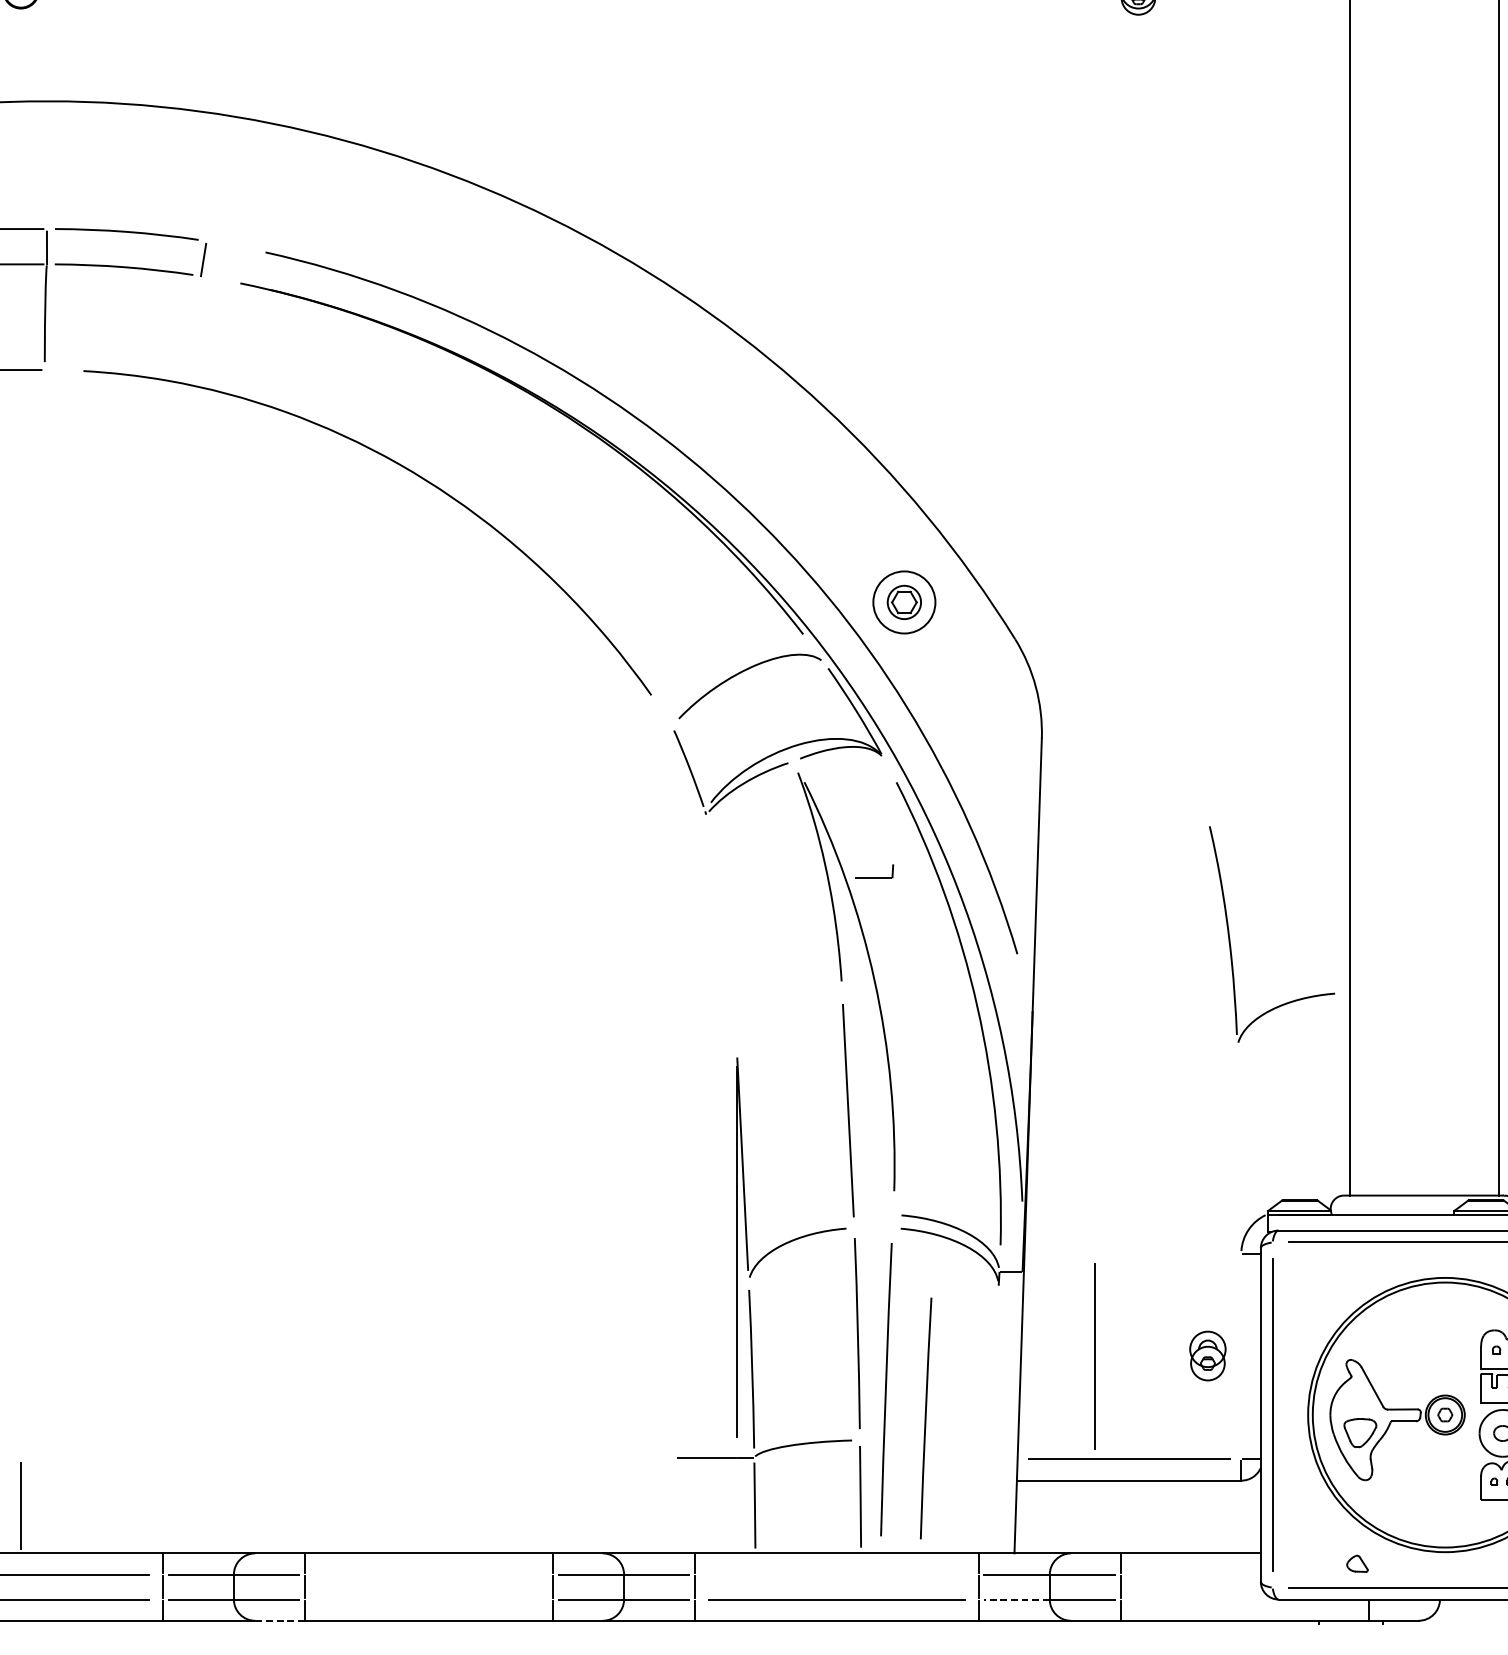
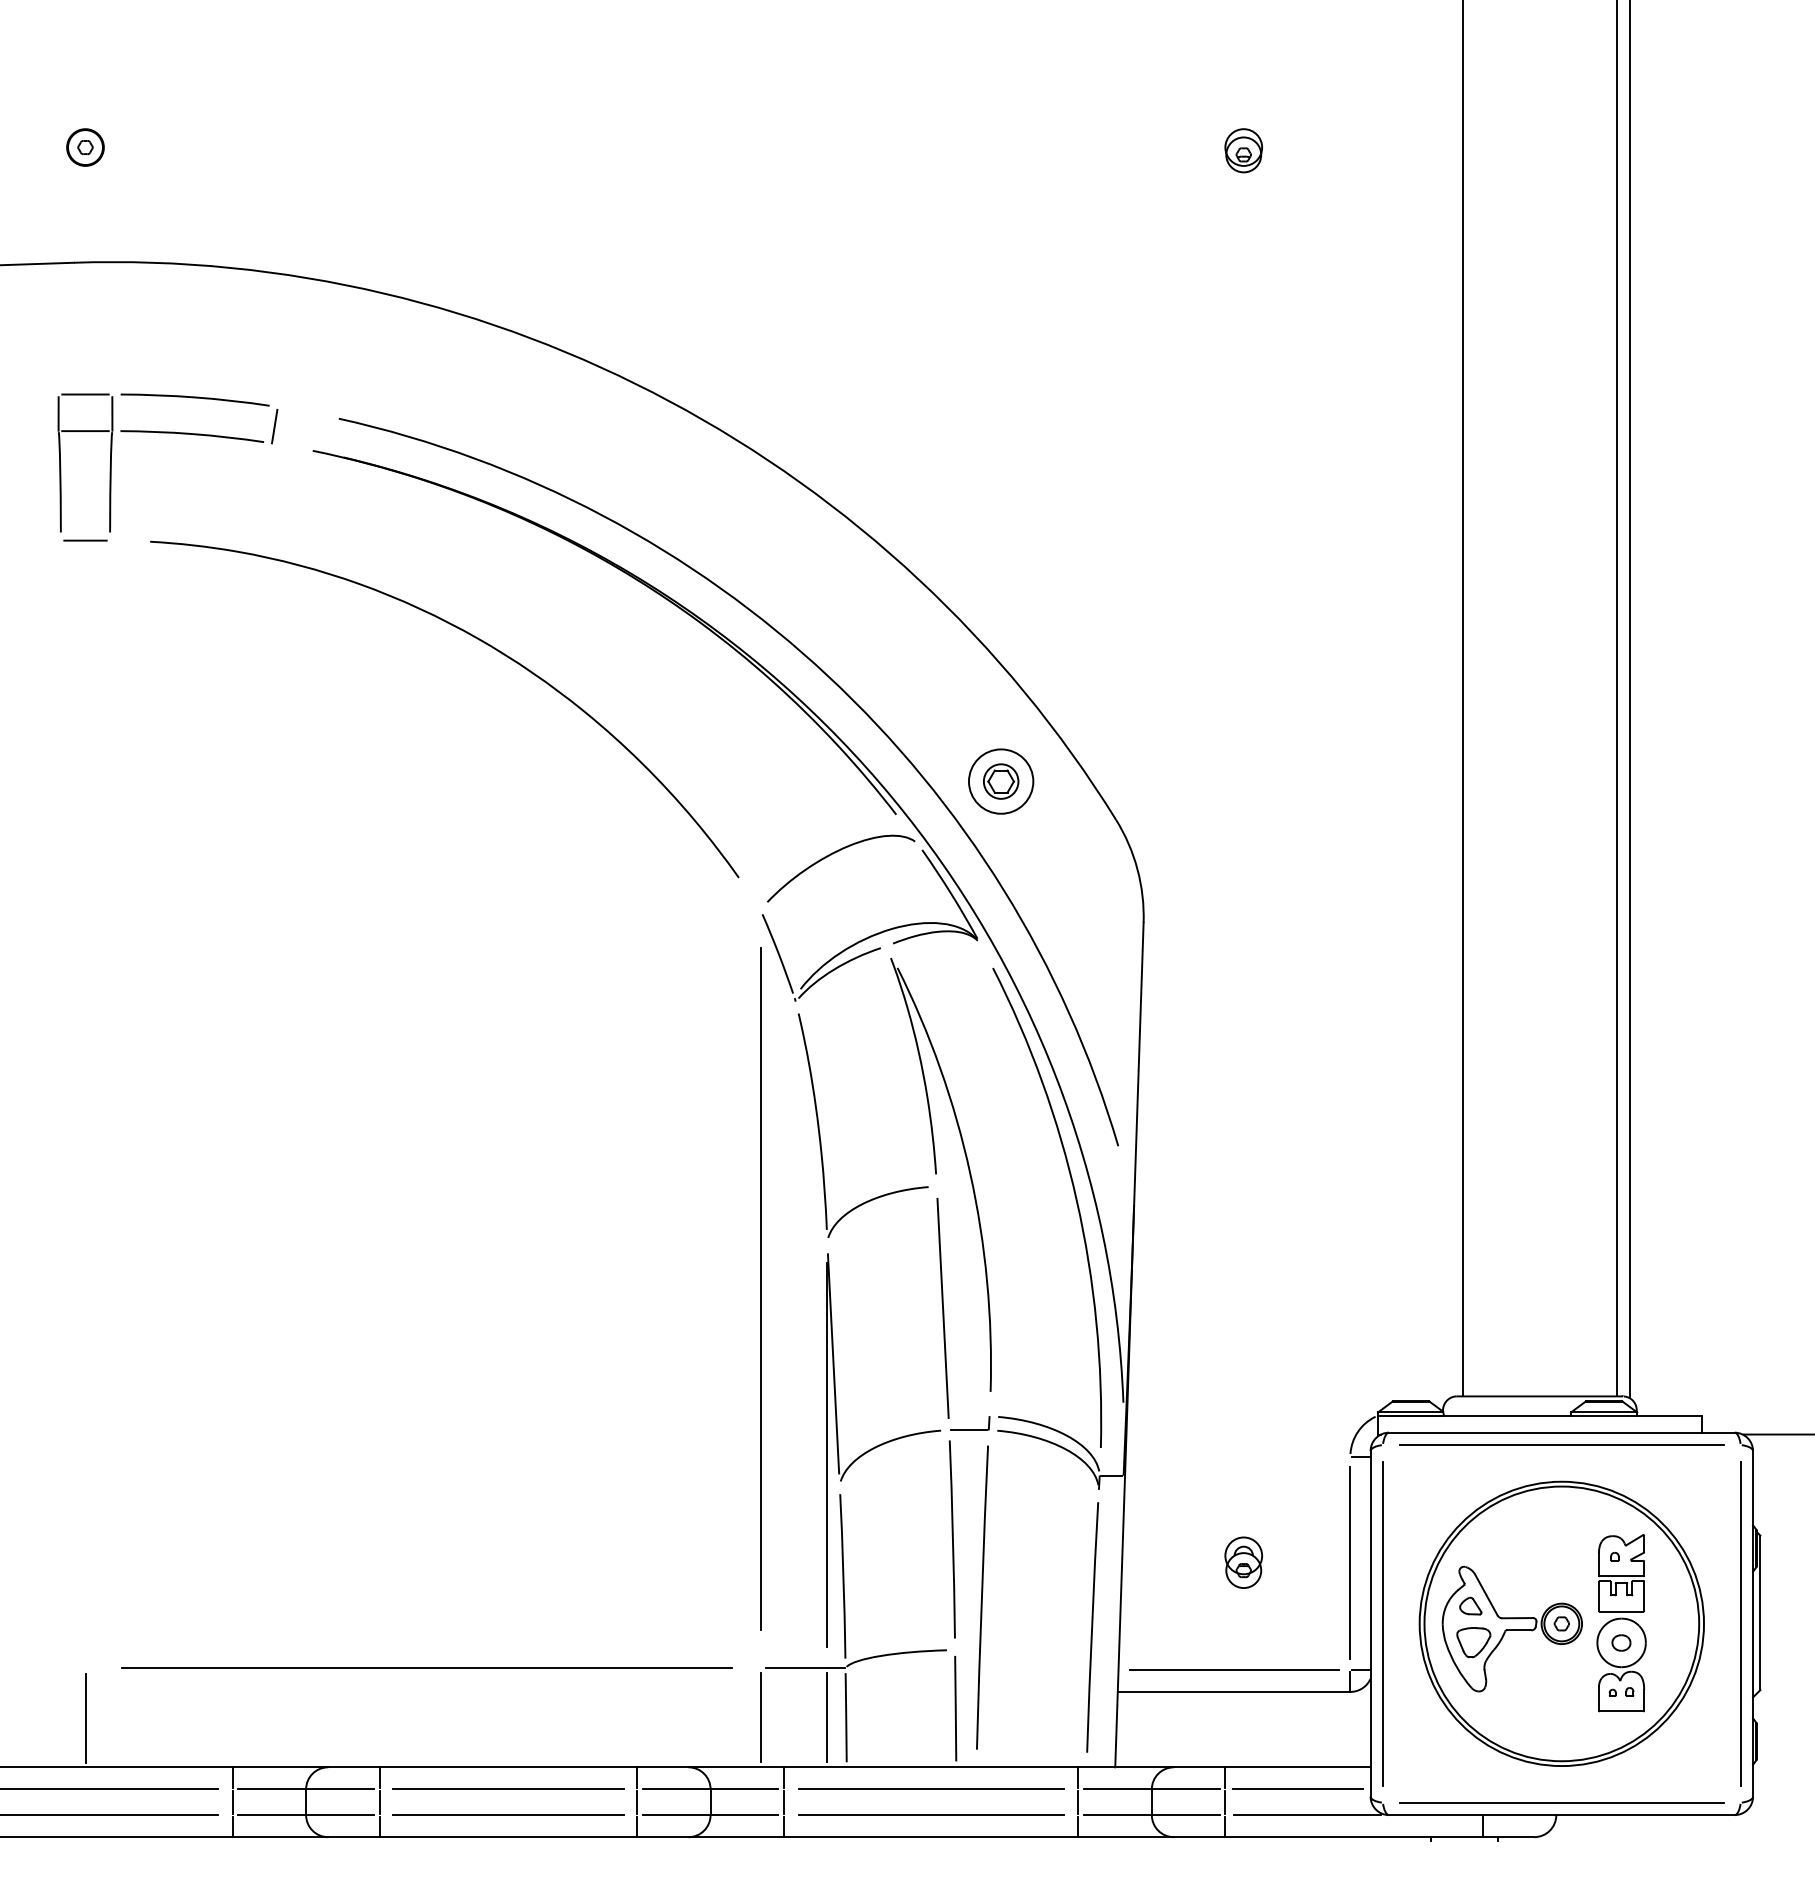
part: (874, 871) -> (970, 1423), moved
part: (1230, 940) -> (820, 1132), moved
line: (672, 1091) -> (760, 1288), added
line: (1093, 1355) -> (1349, 1562), moved
part: (1207, 1355) -> (1243, 1562), moved
line: (925, 1418) -> (1092, 1627), moved
line: (350, 1458) -> (426, 1668), added
line: (672, 1505) -> (760, 1717), added
line: (736, 1505) -> (827, 1717), added
part: (1357, 1563) -> (1470, 1605), moved
line: (429, 1574) -> (508, 1789), added
line: (836, 1574) -> (930, 1789), added
line: (1190, 1574) -> (1297, 1789), added
line: (429, 1599) -> (508, 1815), added
line: (1016, 1599) -> (1117, 1815), dashed -> solid
line: (1198, 1599) -> (1306, 1815), added
line: (279, 1621) -> (353, 1837), dashed -> solid

